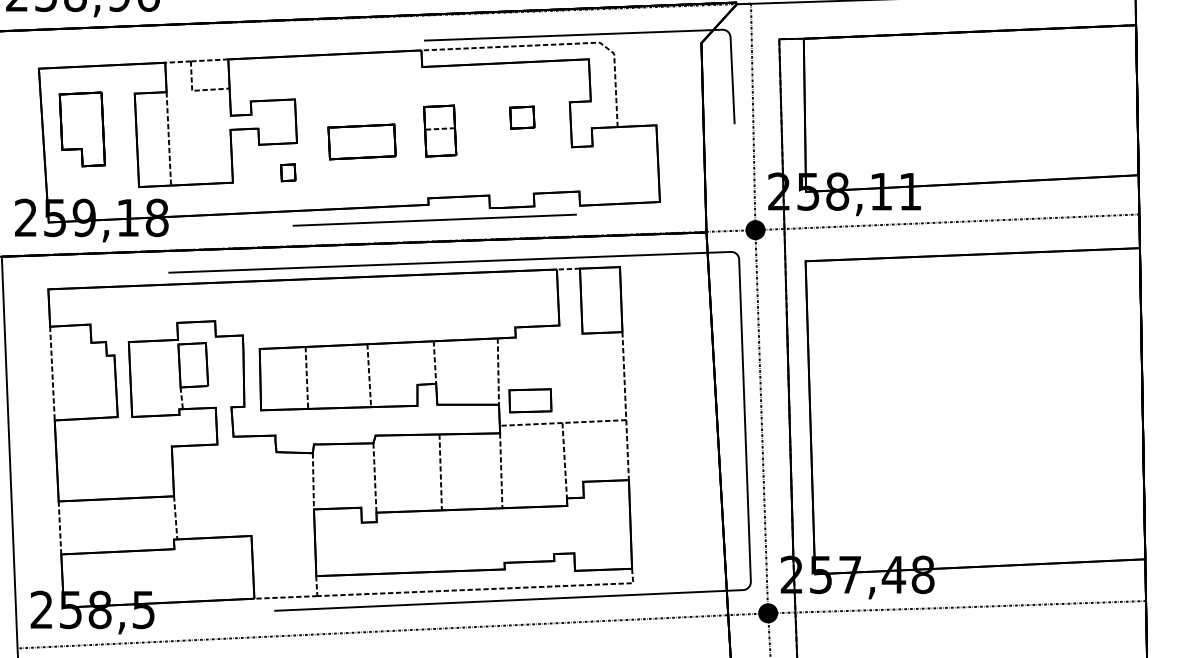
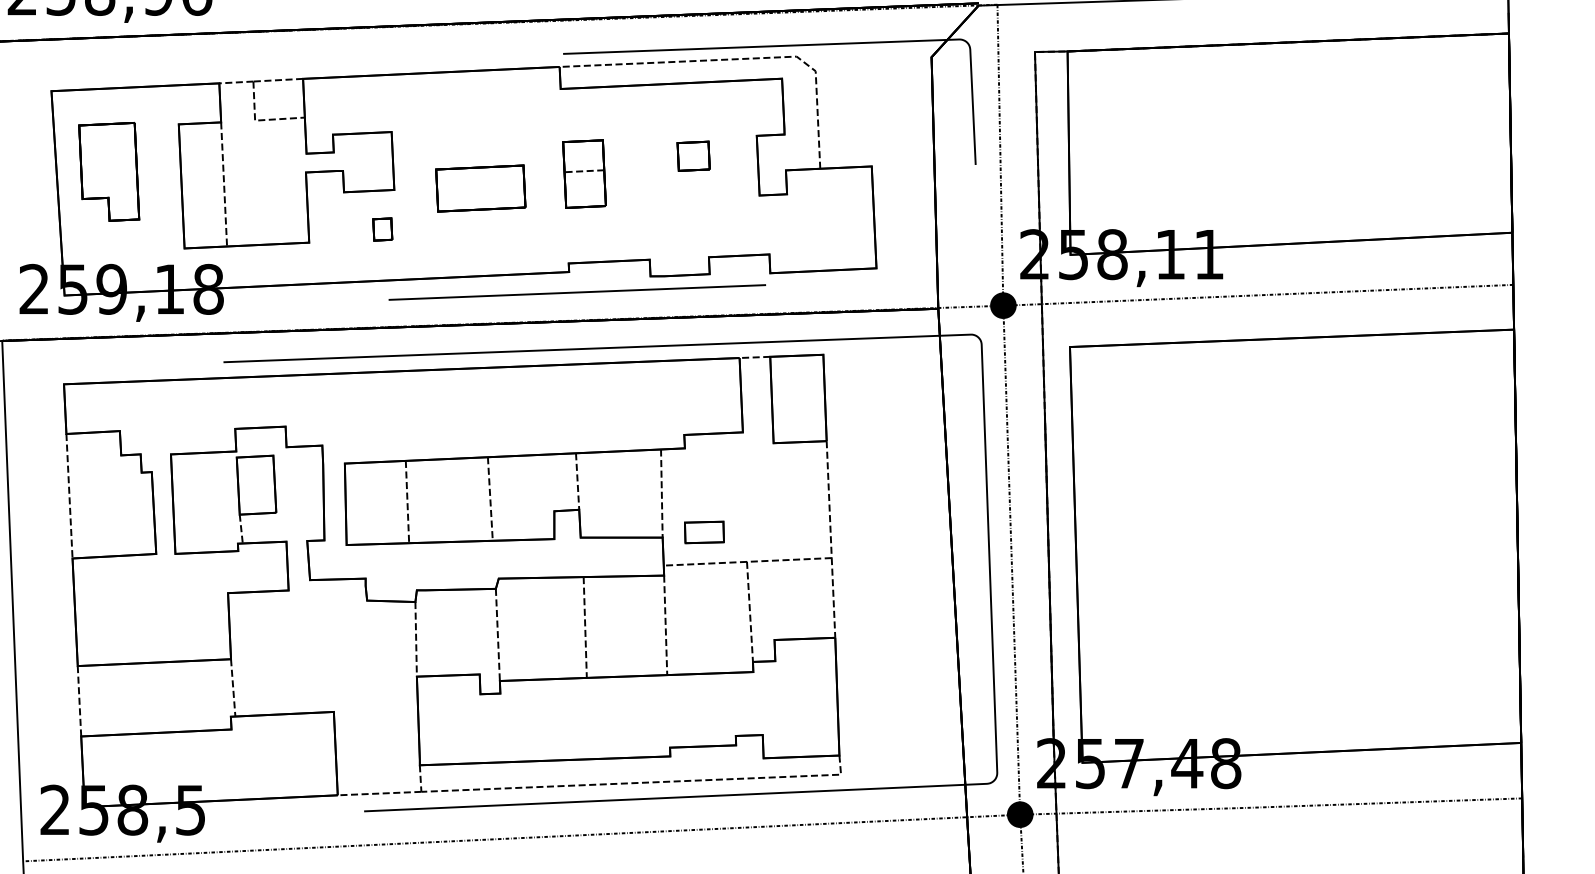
part: (530, 400) -> (704, 531), size x0.7

